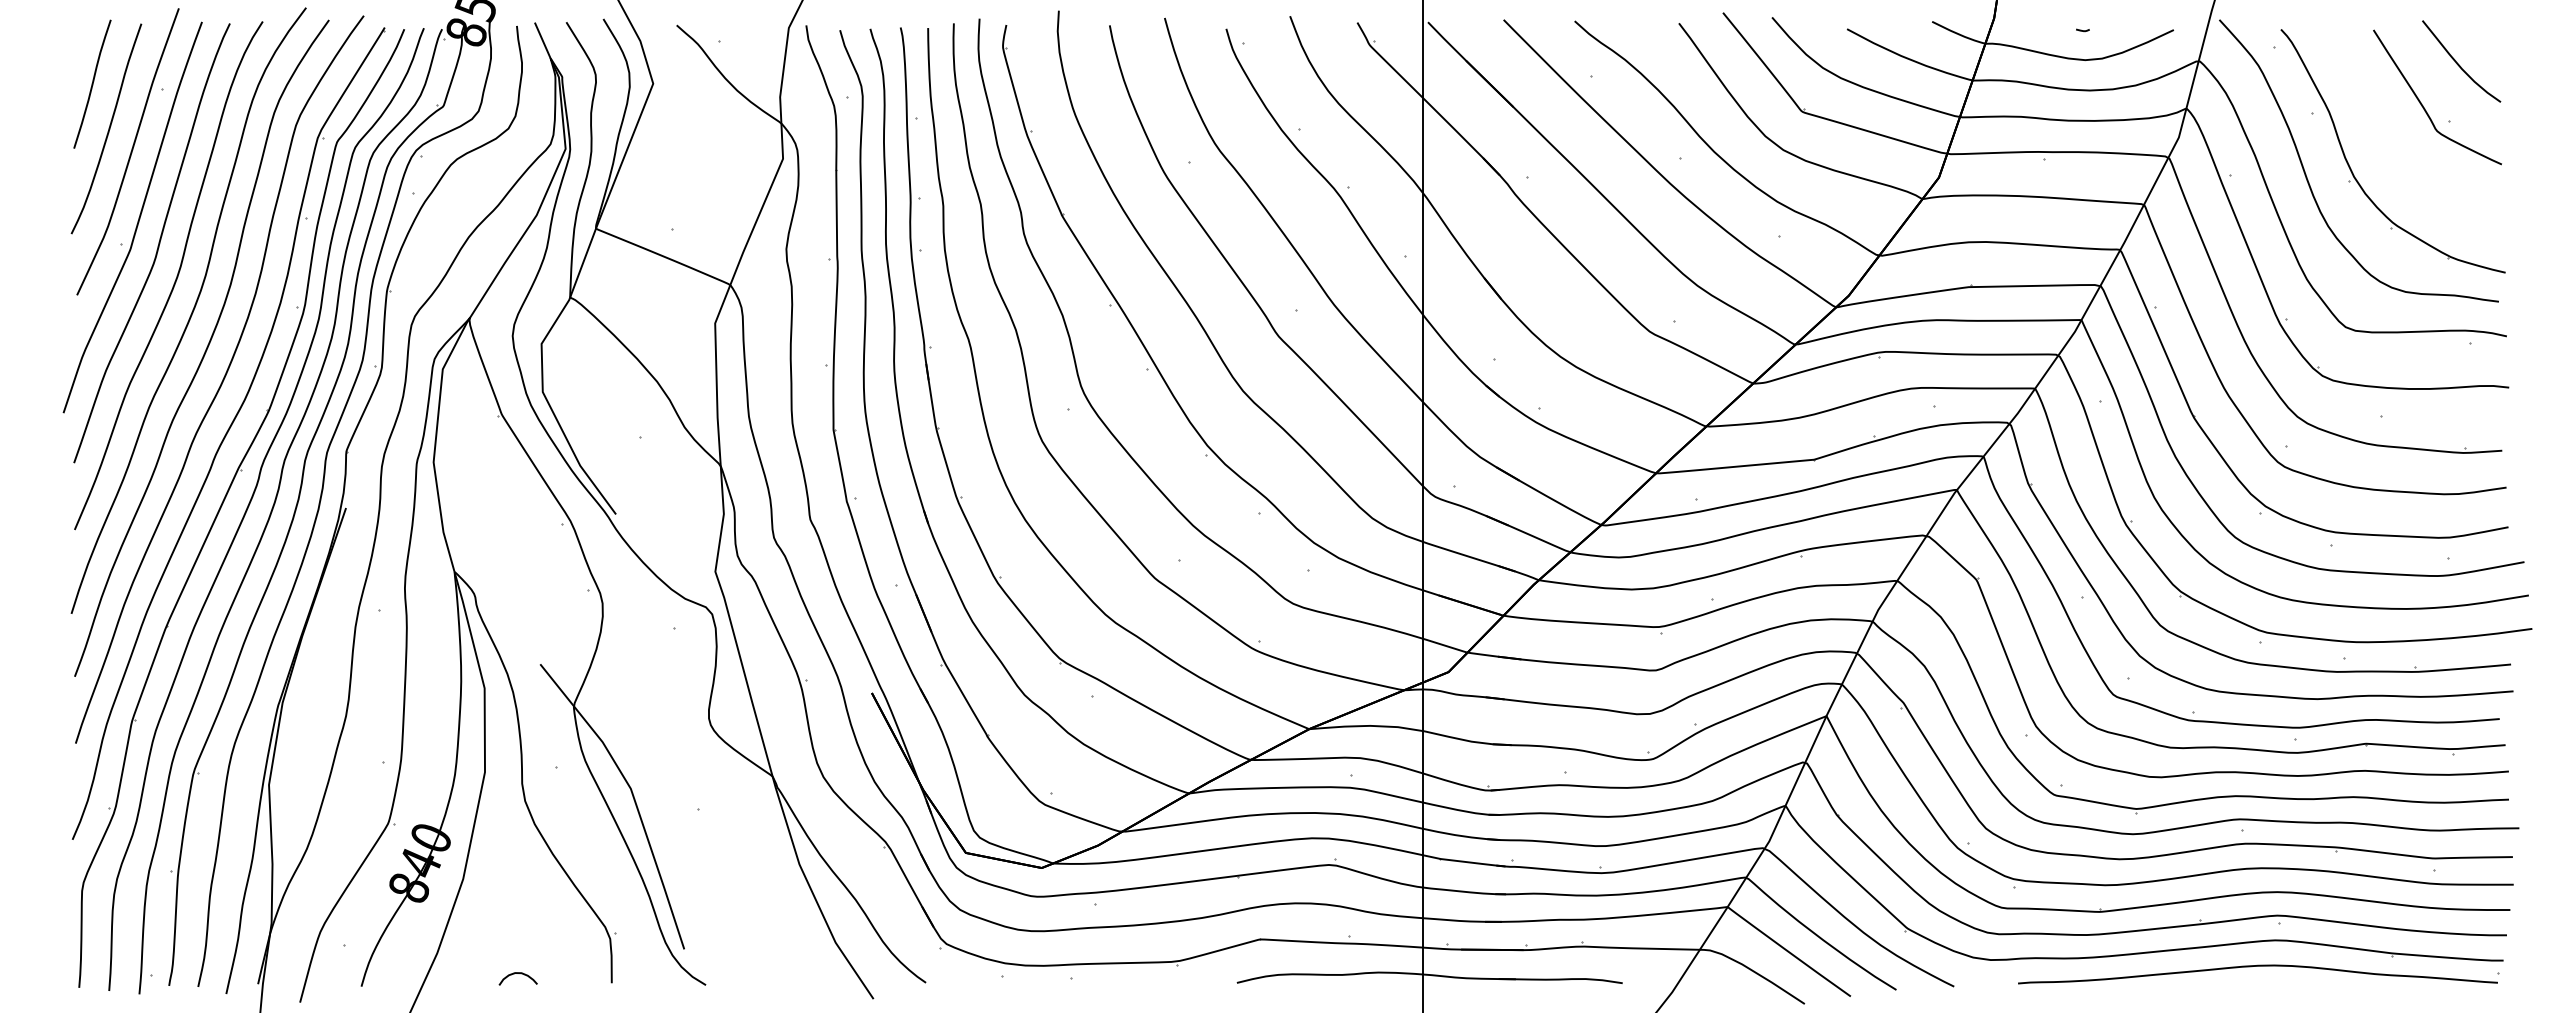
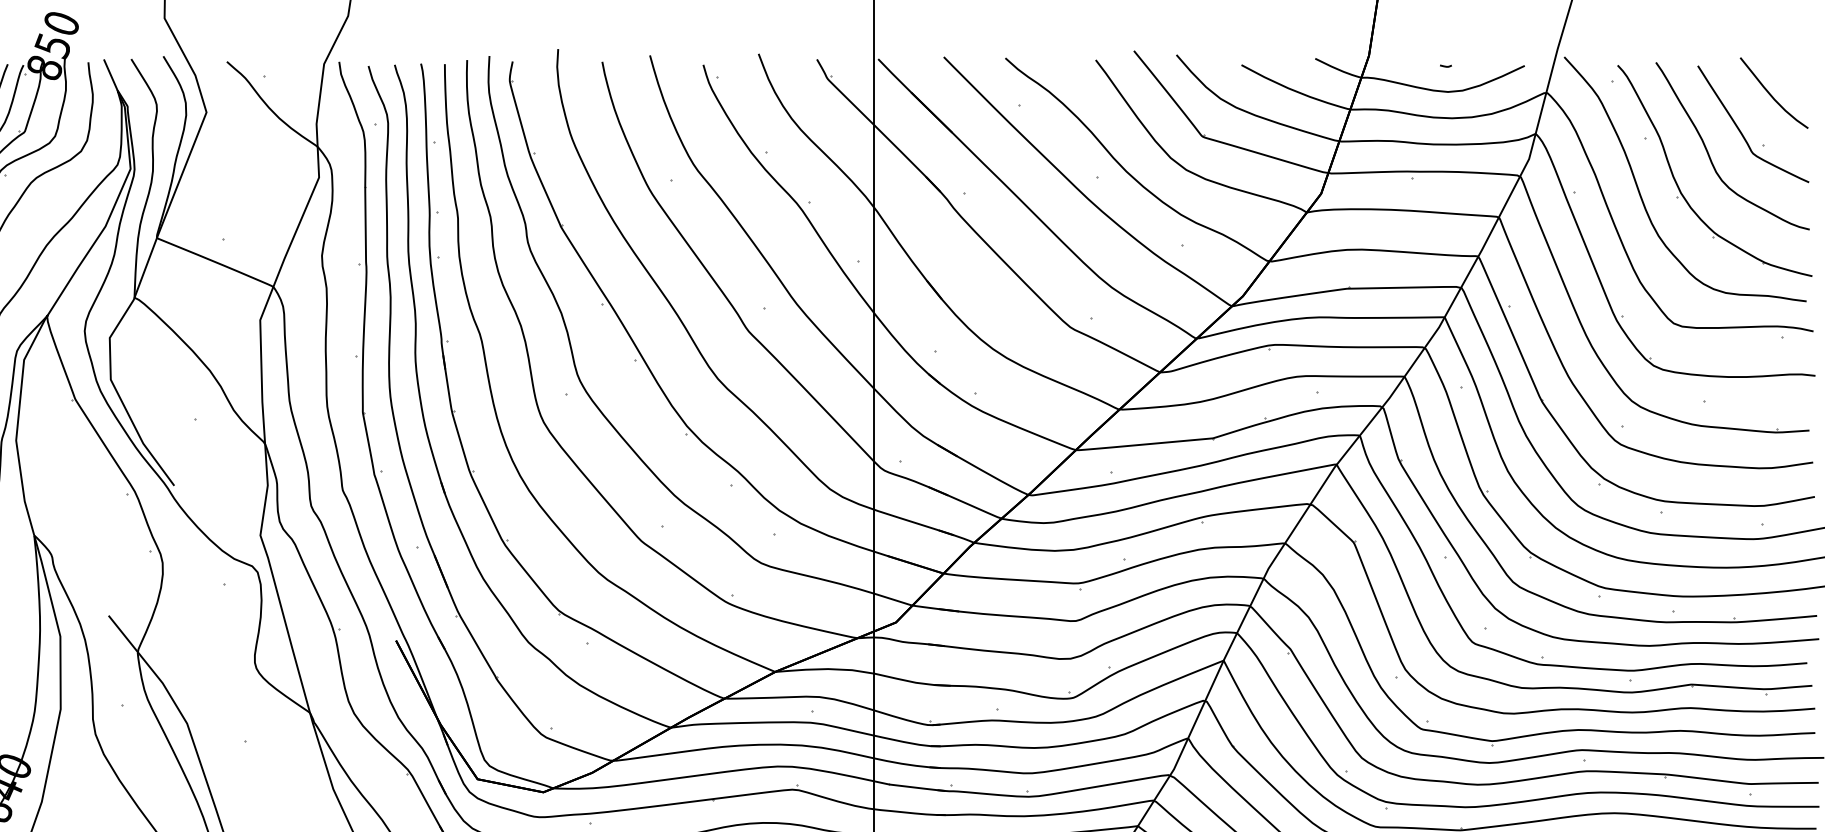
curve: (2387, 133) -> (1709, 155), added

